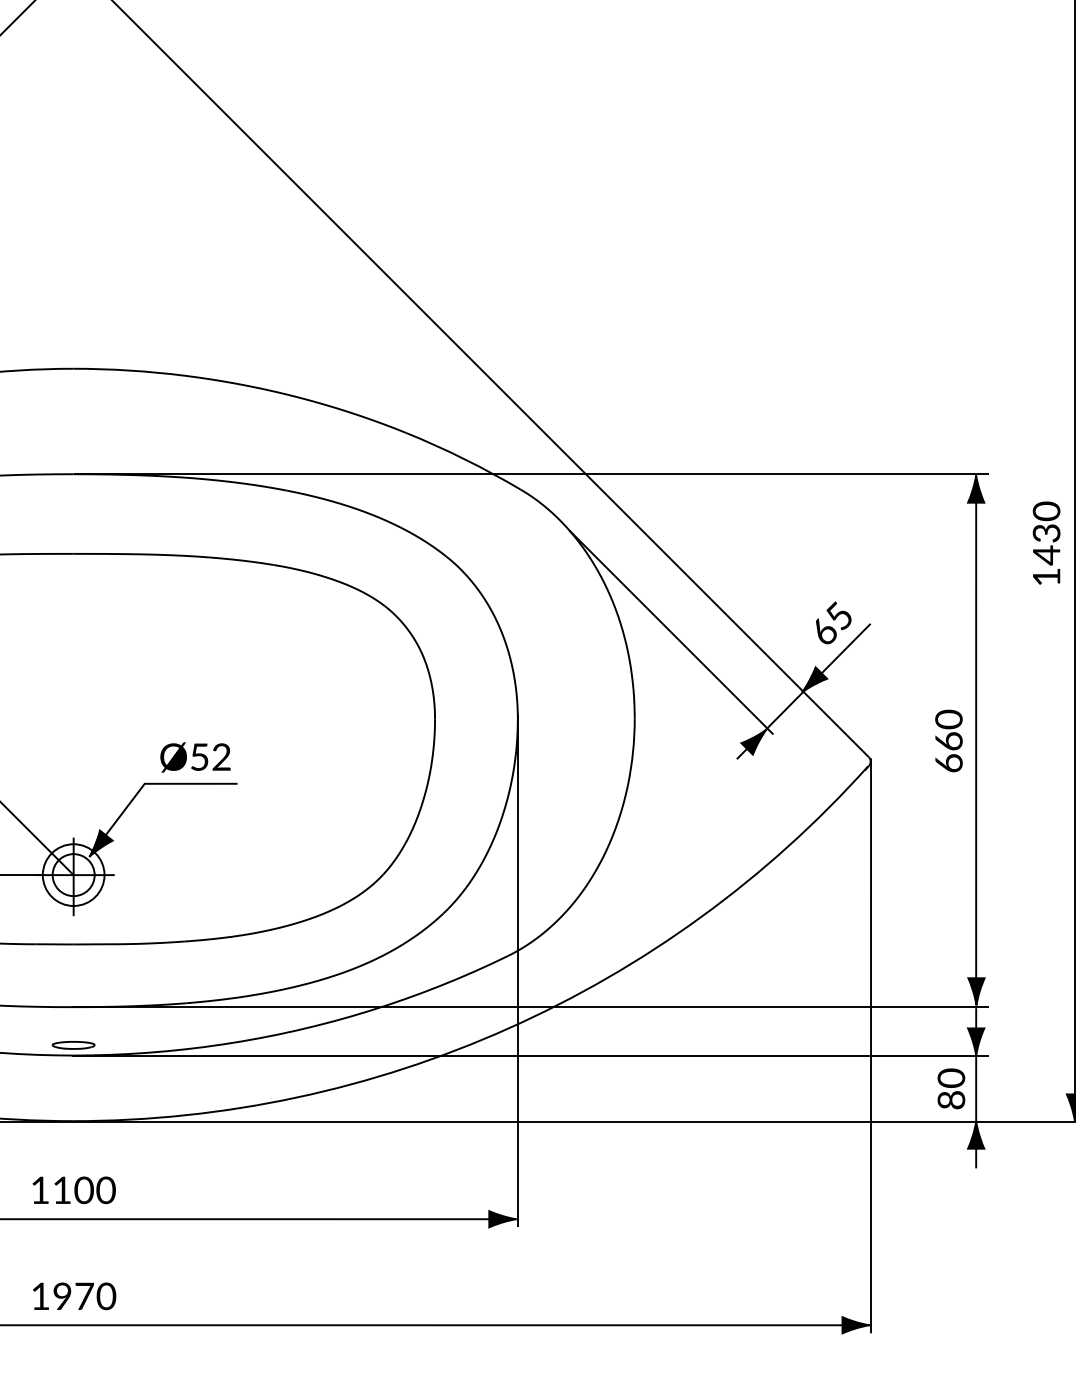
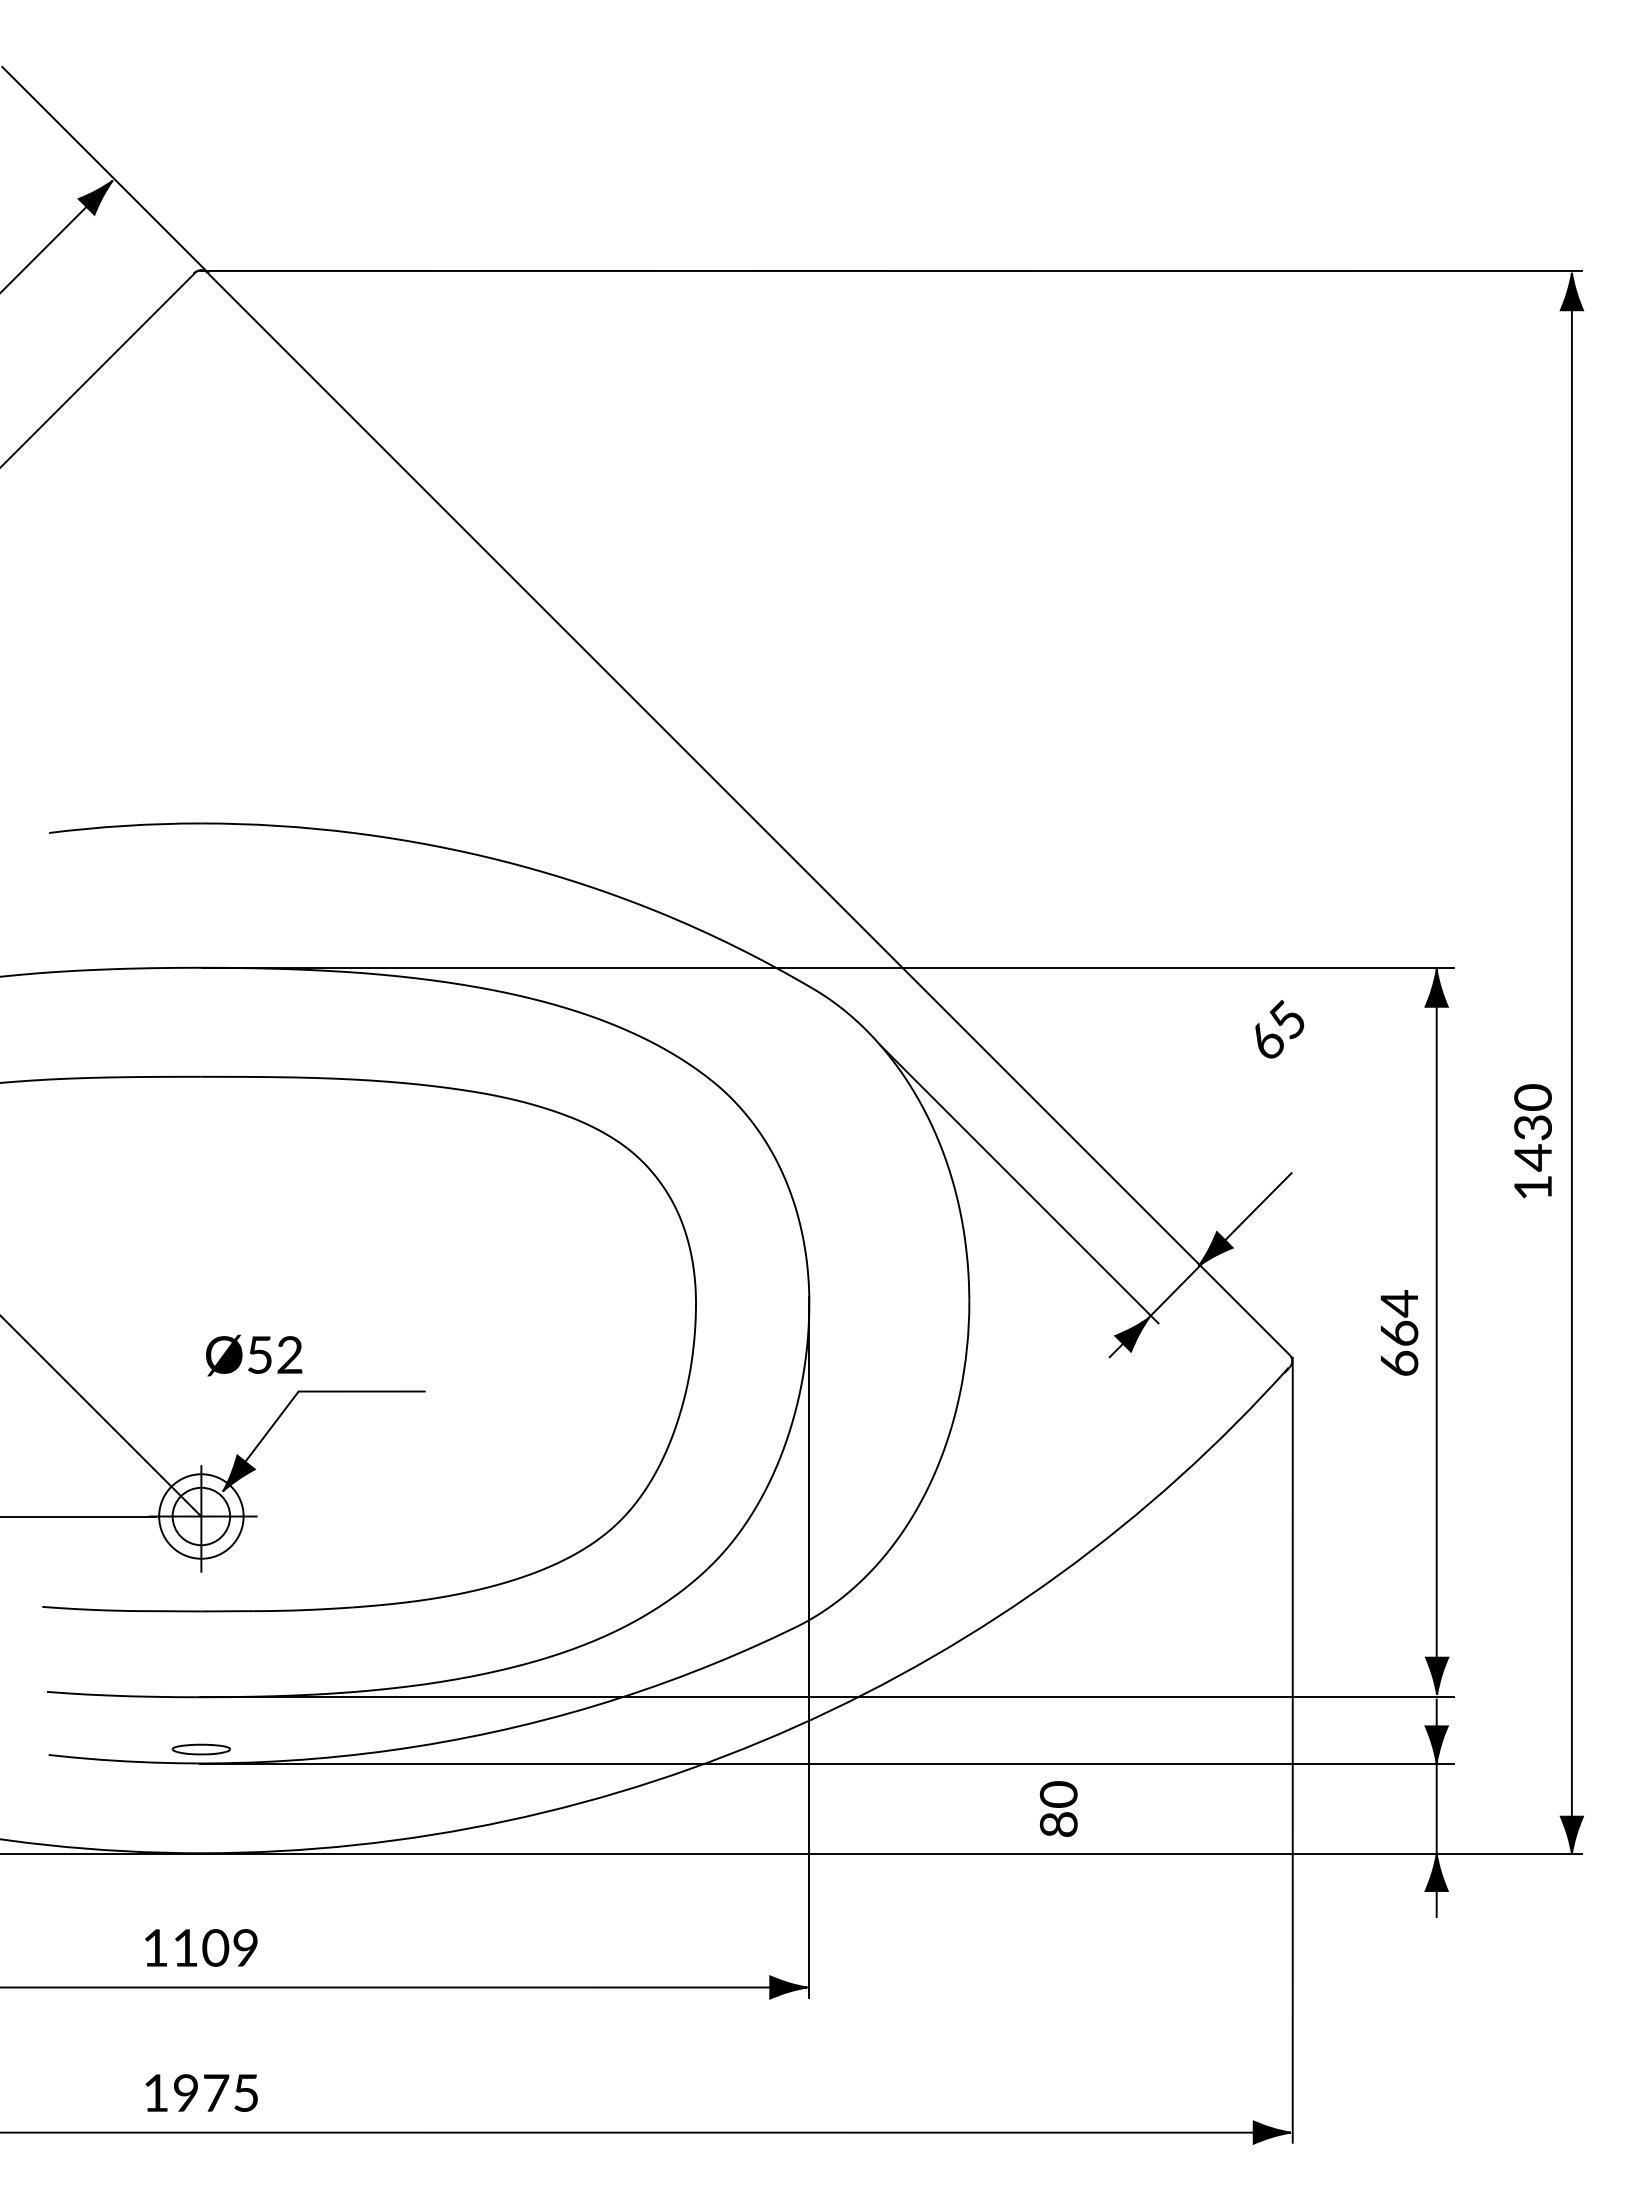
text: (1046, 543) -> (1532, 1141), moved
text: (833, 623) -> (1279, 1029), moved
text: (949, 719) -> (1399, 1303), 660 -> 664
text: (195, 757) -> (254, 1355), moved
text: (951, 1088) -> (1058, 1808), moved
text: (105, 1190) -> (245, 1948), 1100 -> 1109
text: (105, 1295) -> (245, 2092), 1970 -> 1975

